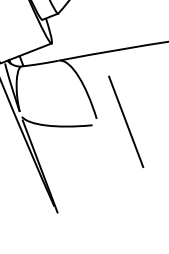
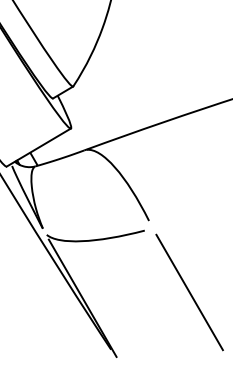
line: (126, 121) -> (189, 292), moved

